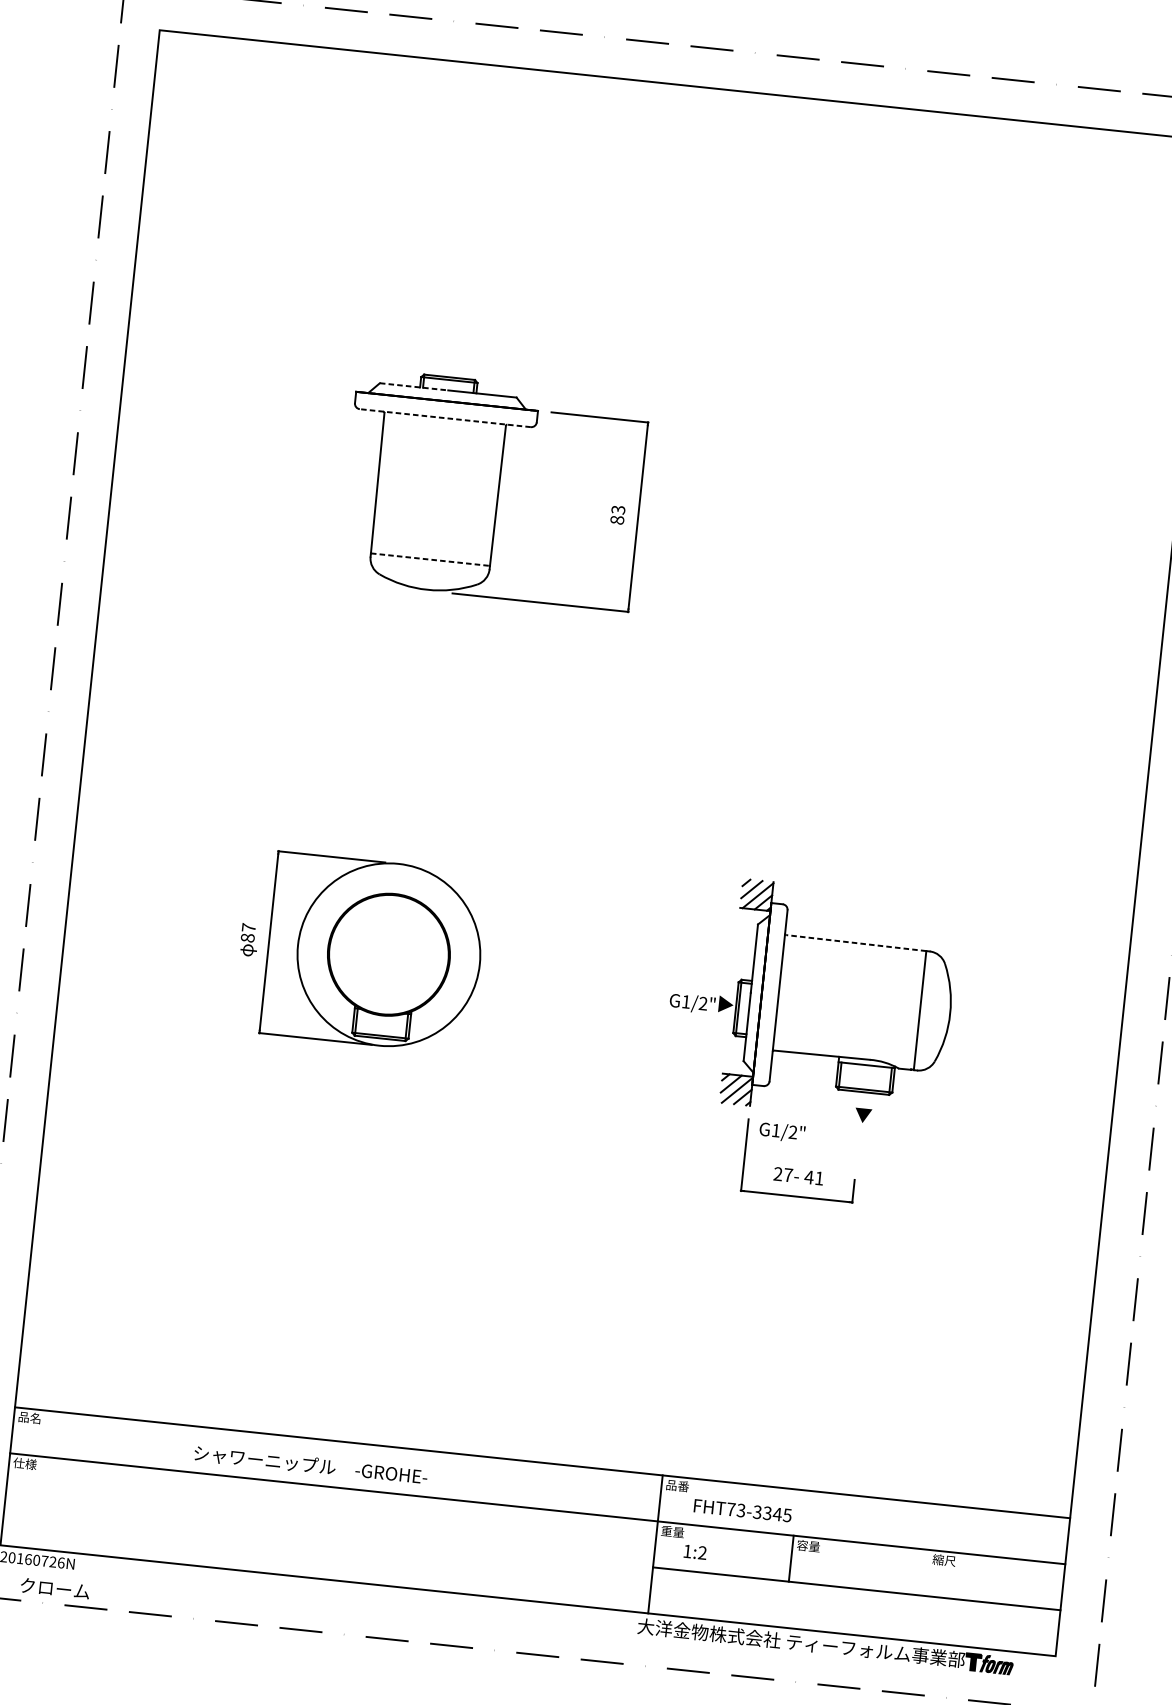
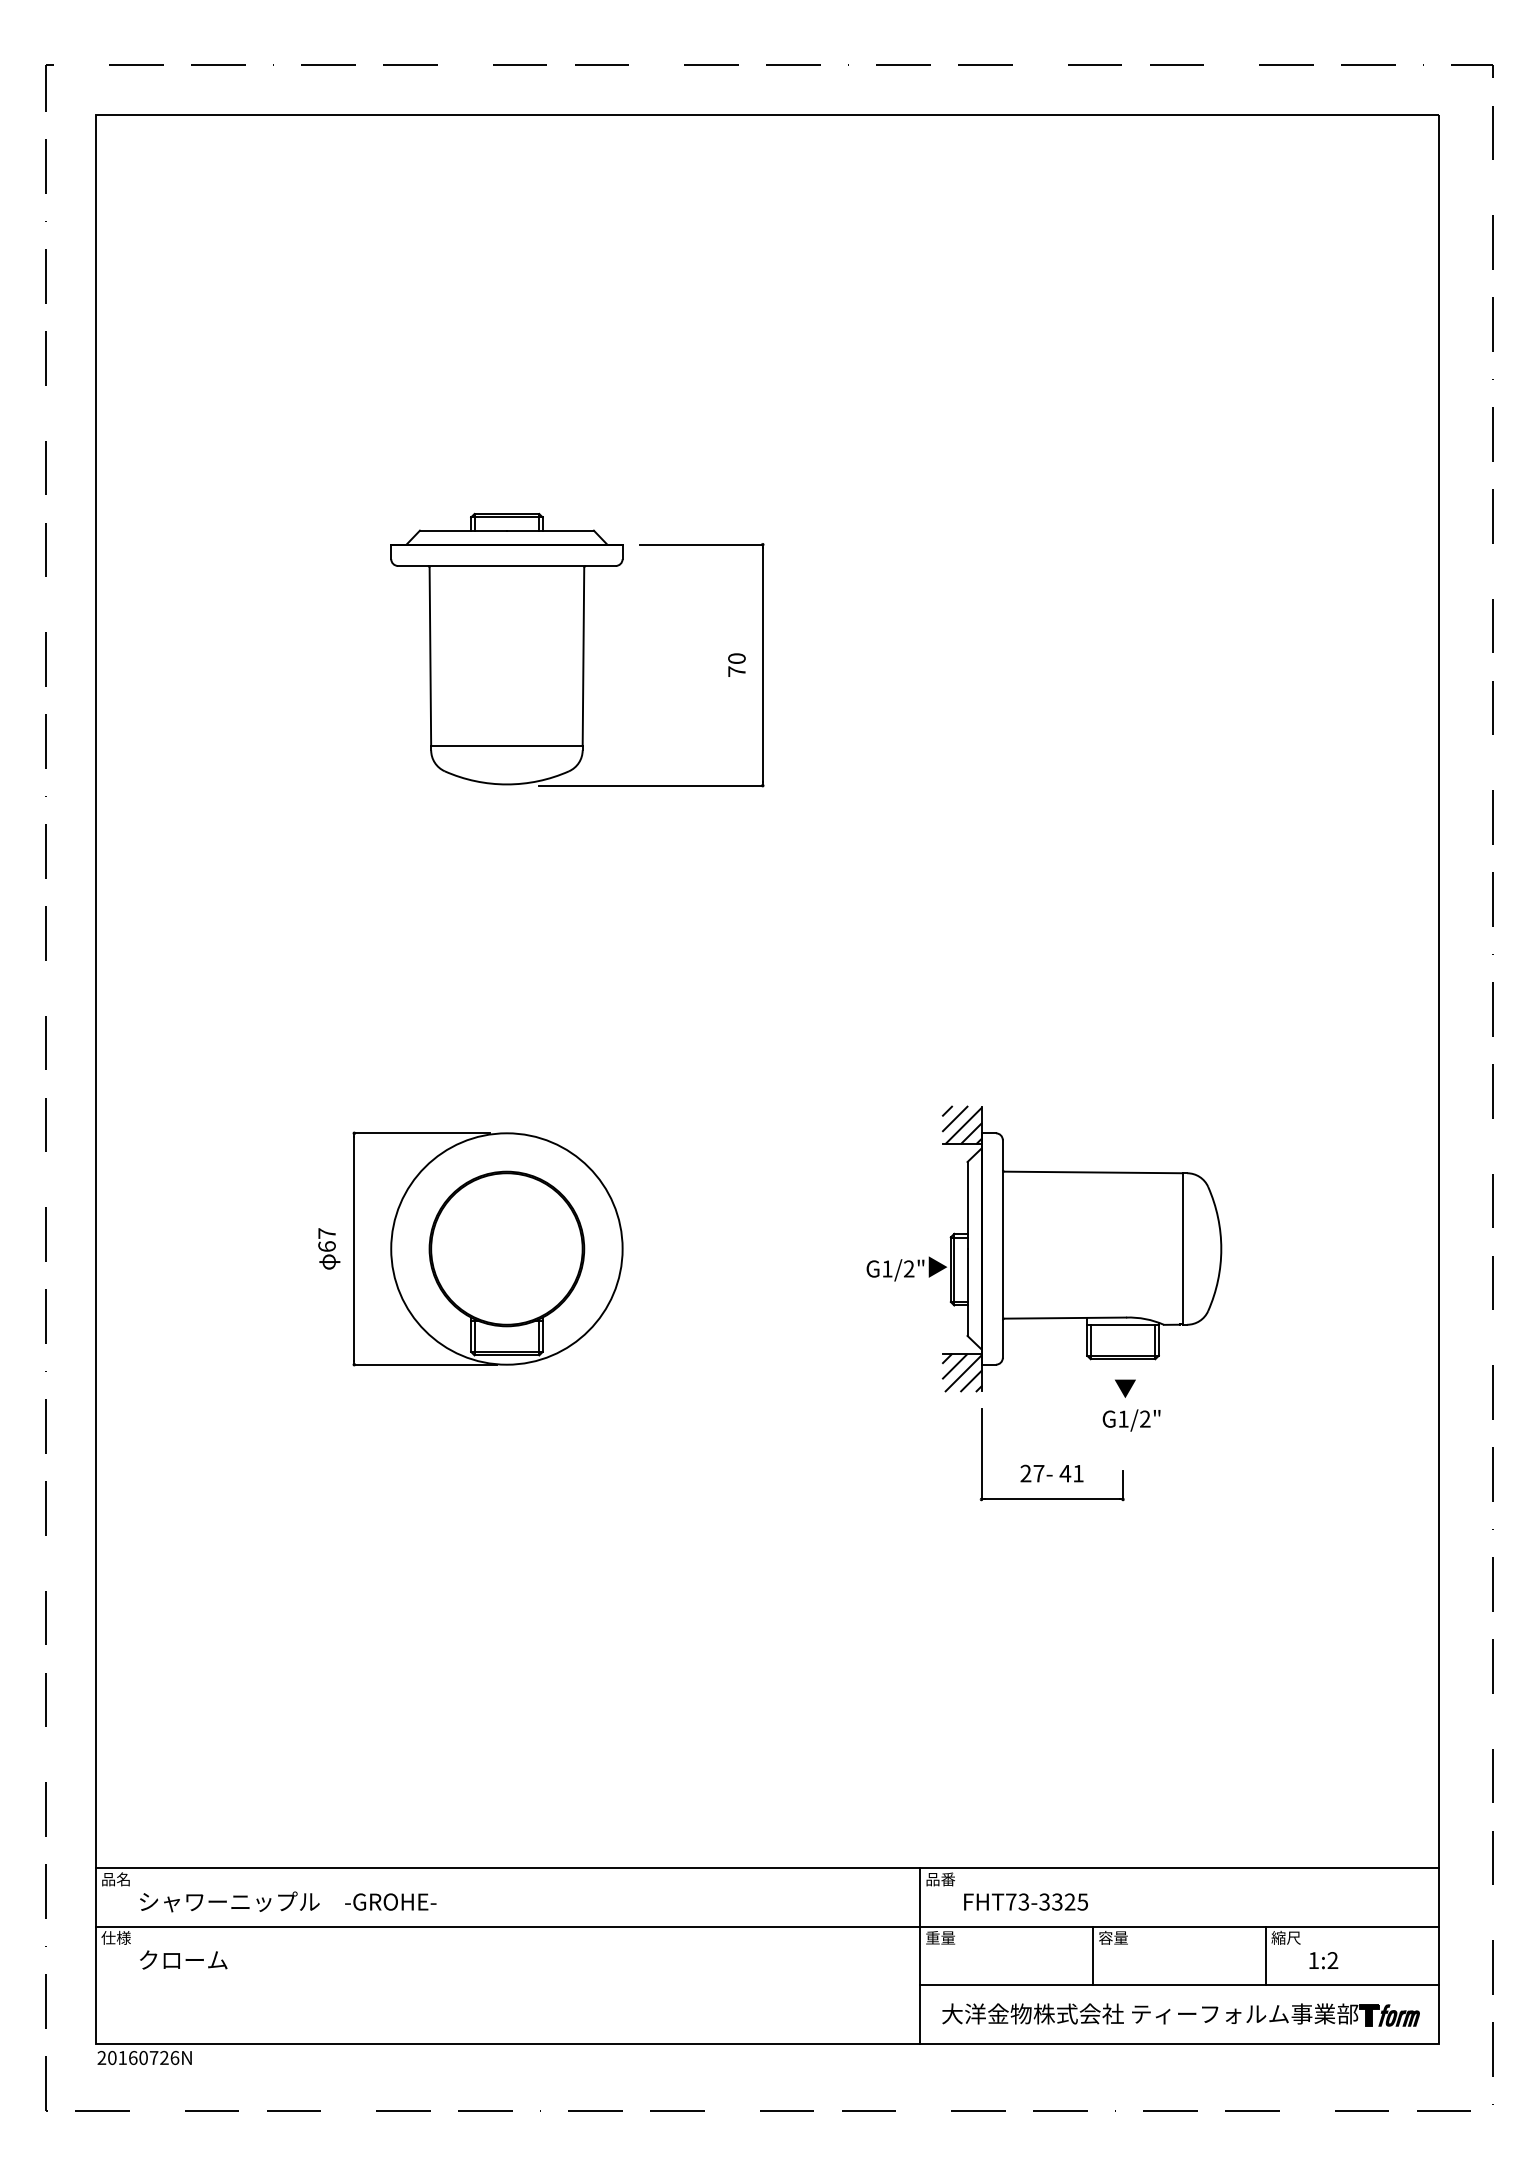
line: (414, 386) -> (463, 530), dashed -> solid
line: (445, 417) -> (506, 565), dashed -> solid
text: (617, 515) -> (736, 665), 83 -> 70
line: (430, 559) -> (506, 746), dashed -> solid
text: (247, 937) -> (326, 1246), 87 -> 67
line: (856, 943) -> (1093, 1172), dashed -> solid
text: (782, 1132) -> (1131, 1420), moved
text: (311, 1464) -> (288, 1901), moved
text: (777, 1513) -> (1069, 1901), FHT73-3345 -> FHT73-3325
text: (695, 1552) -> (1323, 1960), moved
line: (927, 1572) -> (1266, 1955), added
text: (55, 1588) -> (183, 1959), moved
part: (825, 1646) -> (1180, 2014), moved

